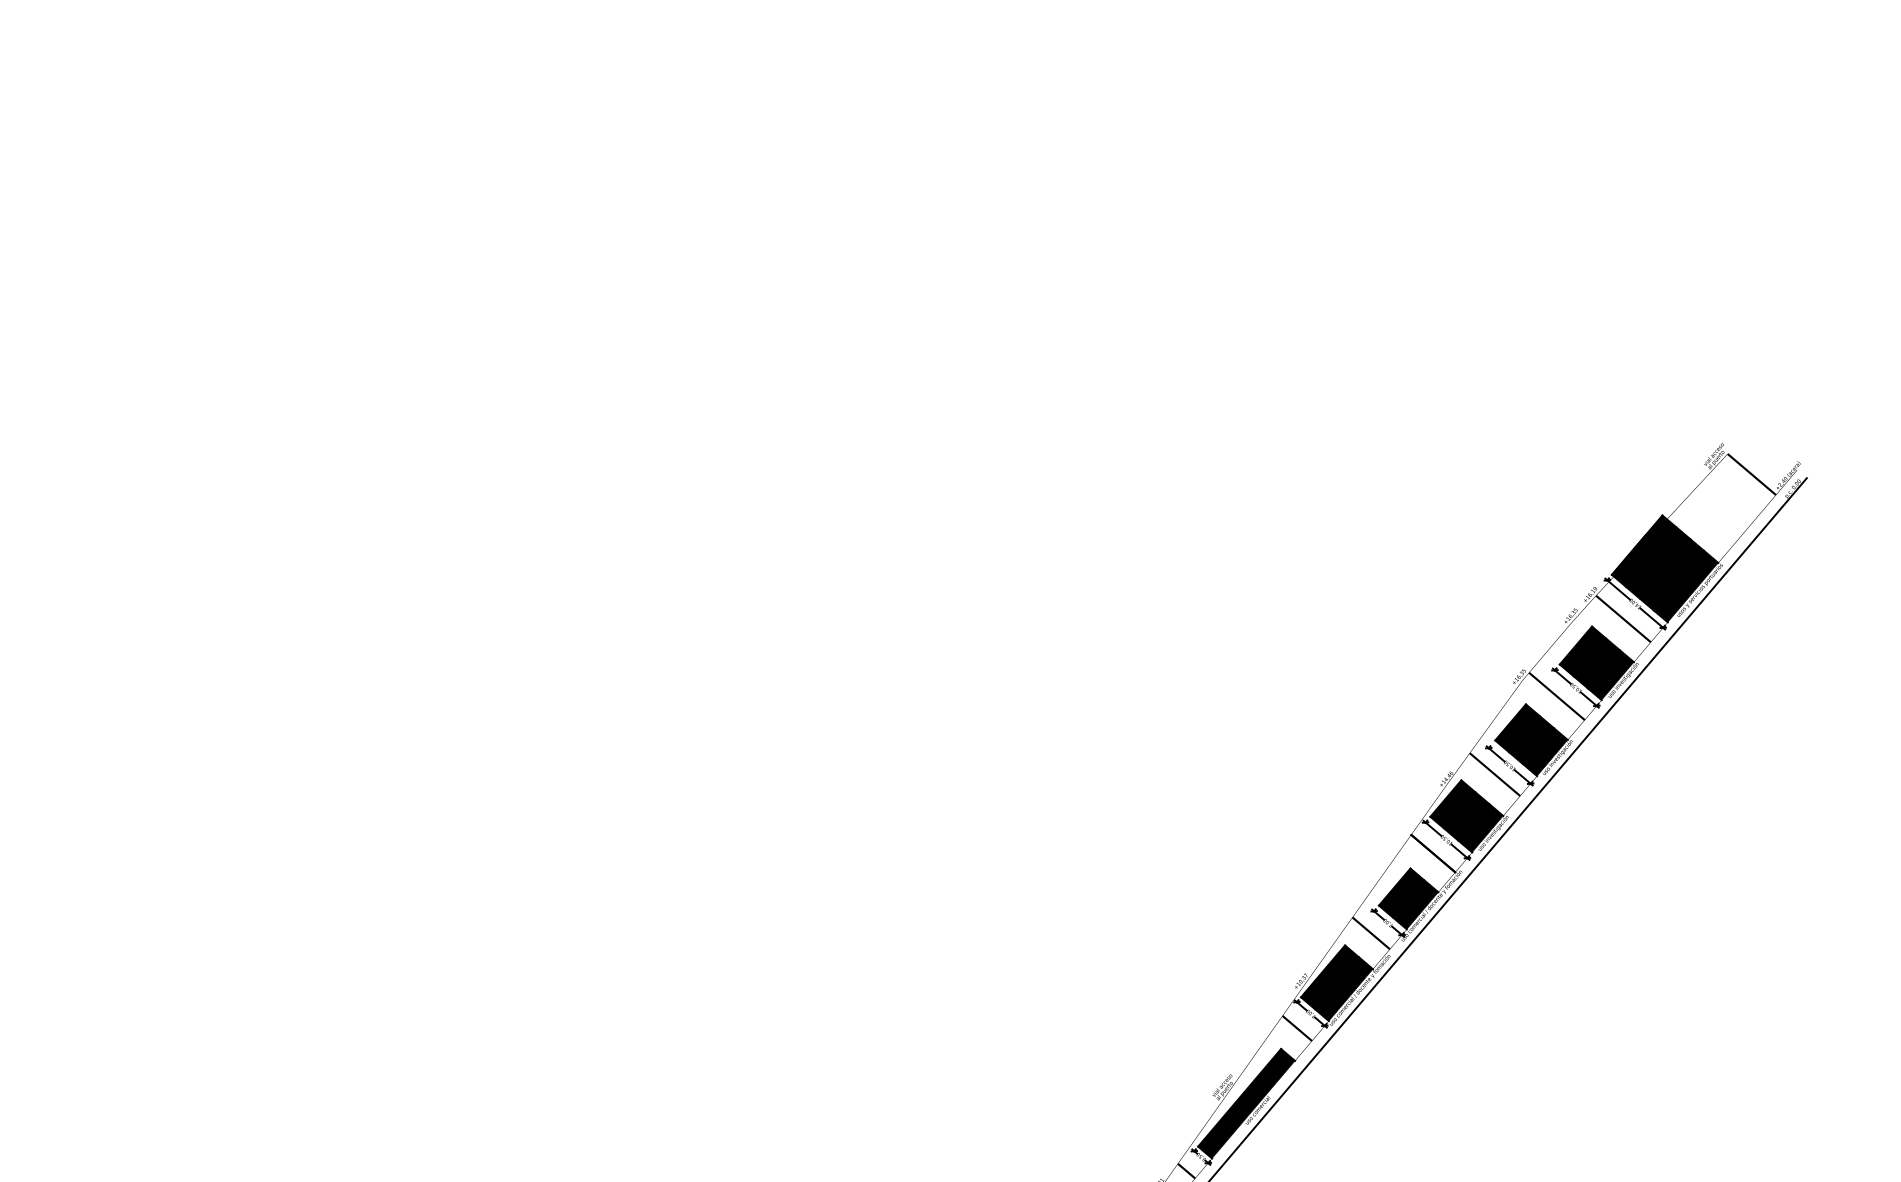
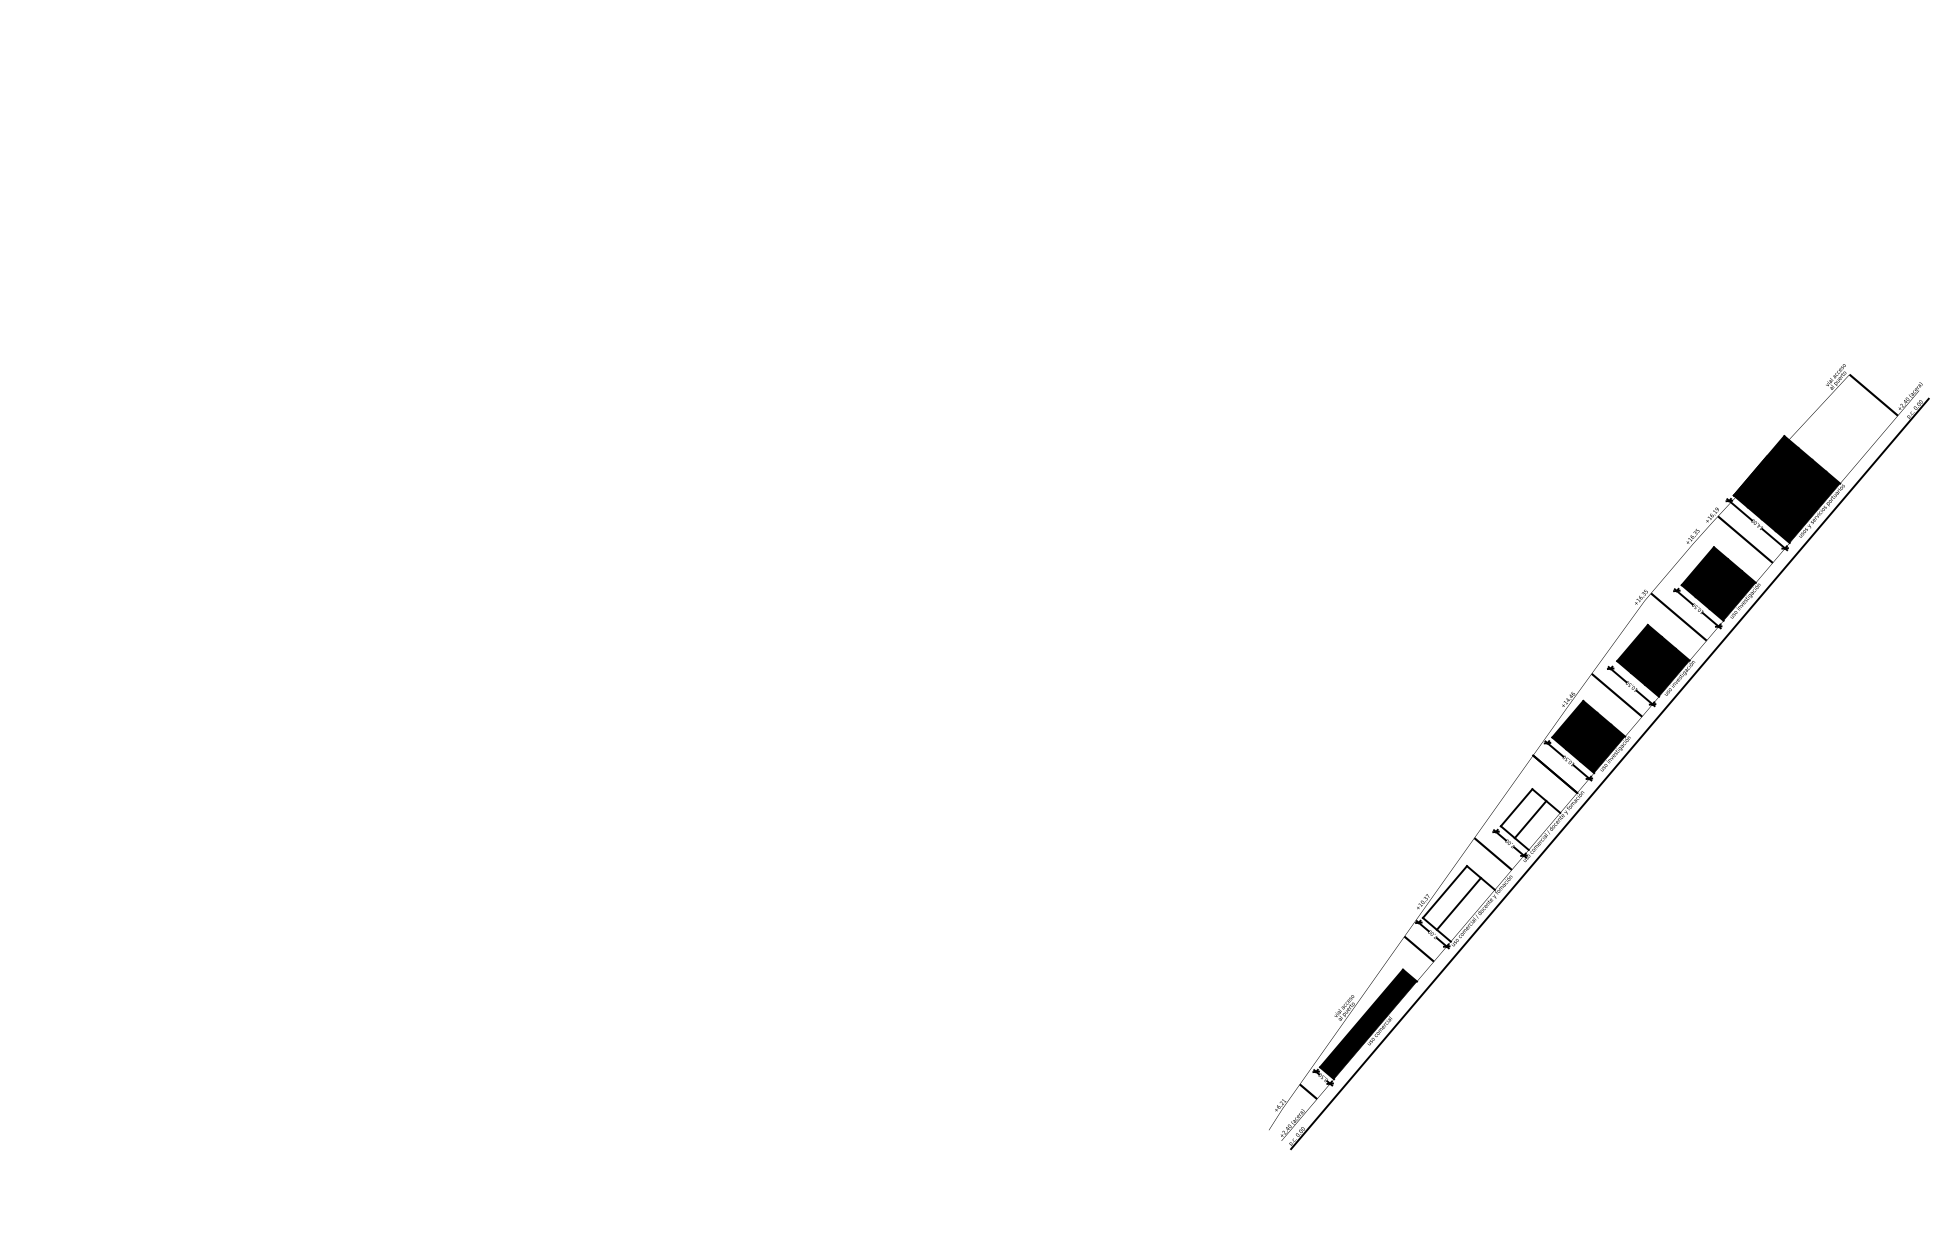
fill: (1408, 898) -> (1530, 819), removed
fill: (1336, 982) -> (1458, 903), removed

